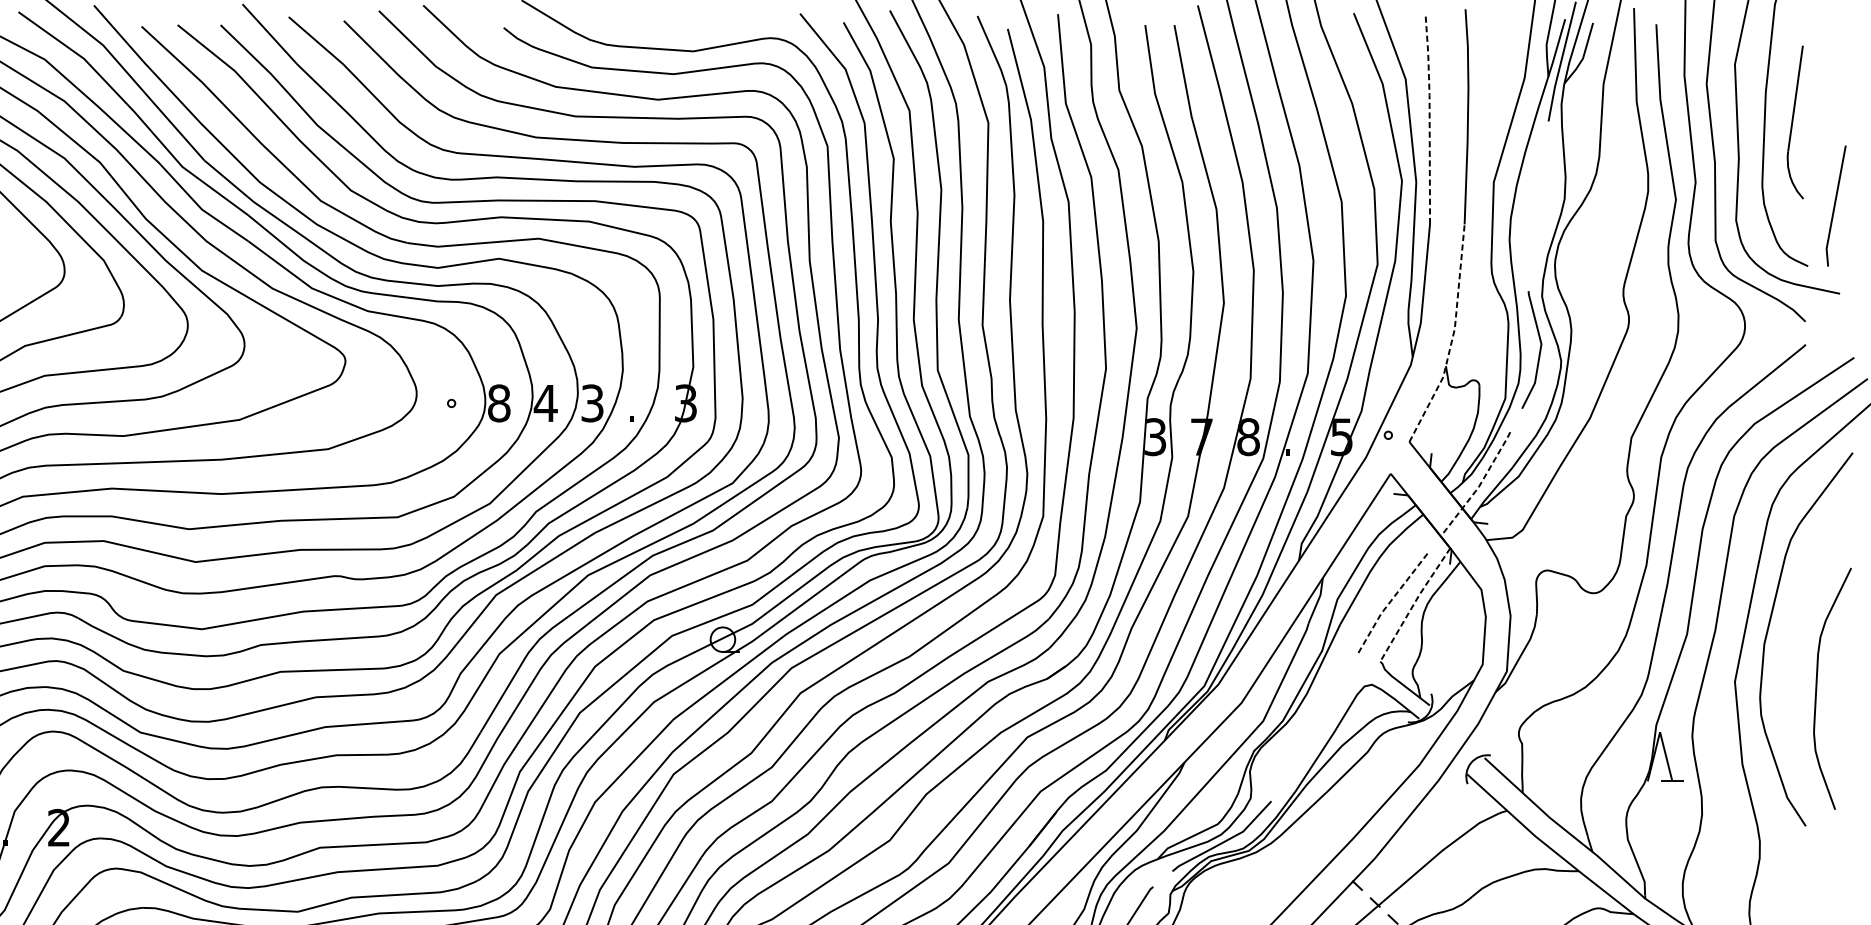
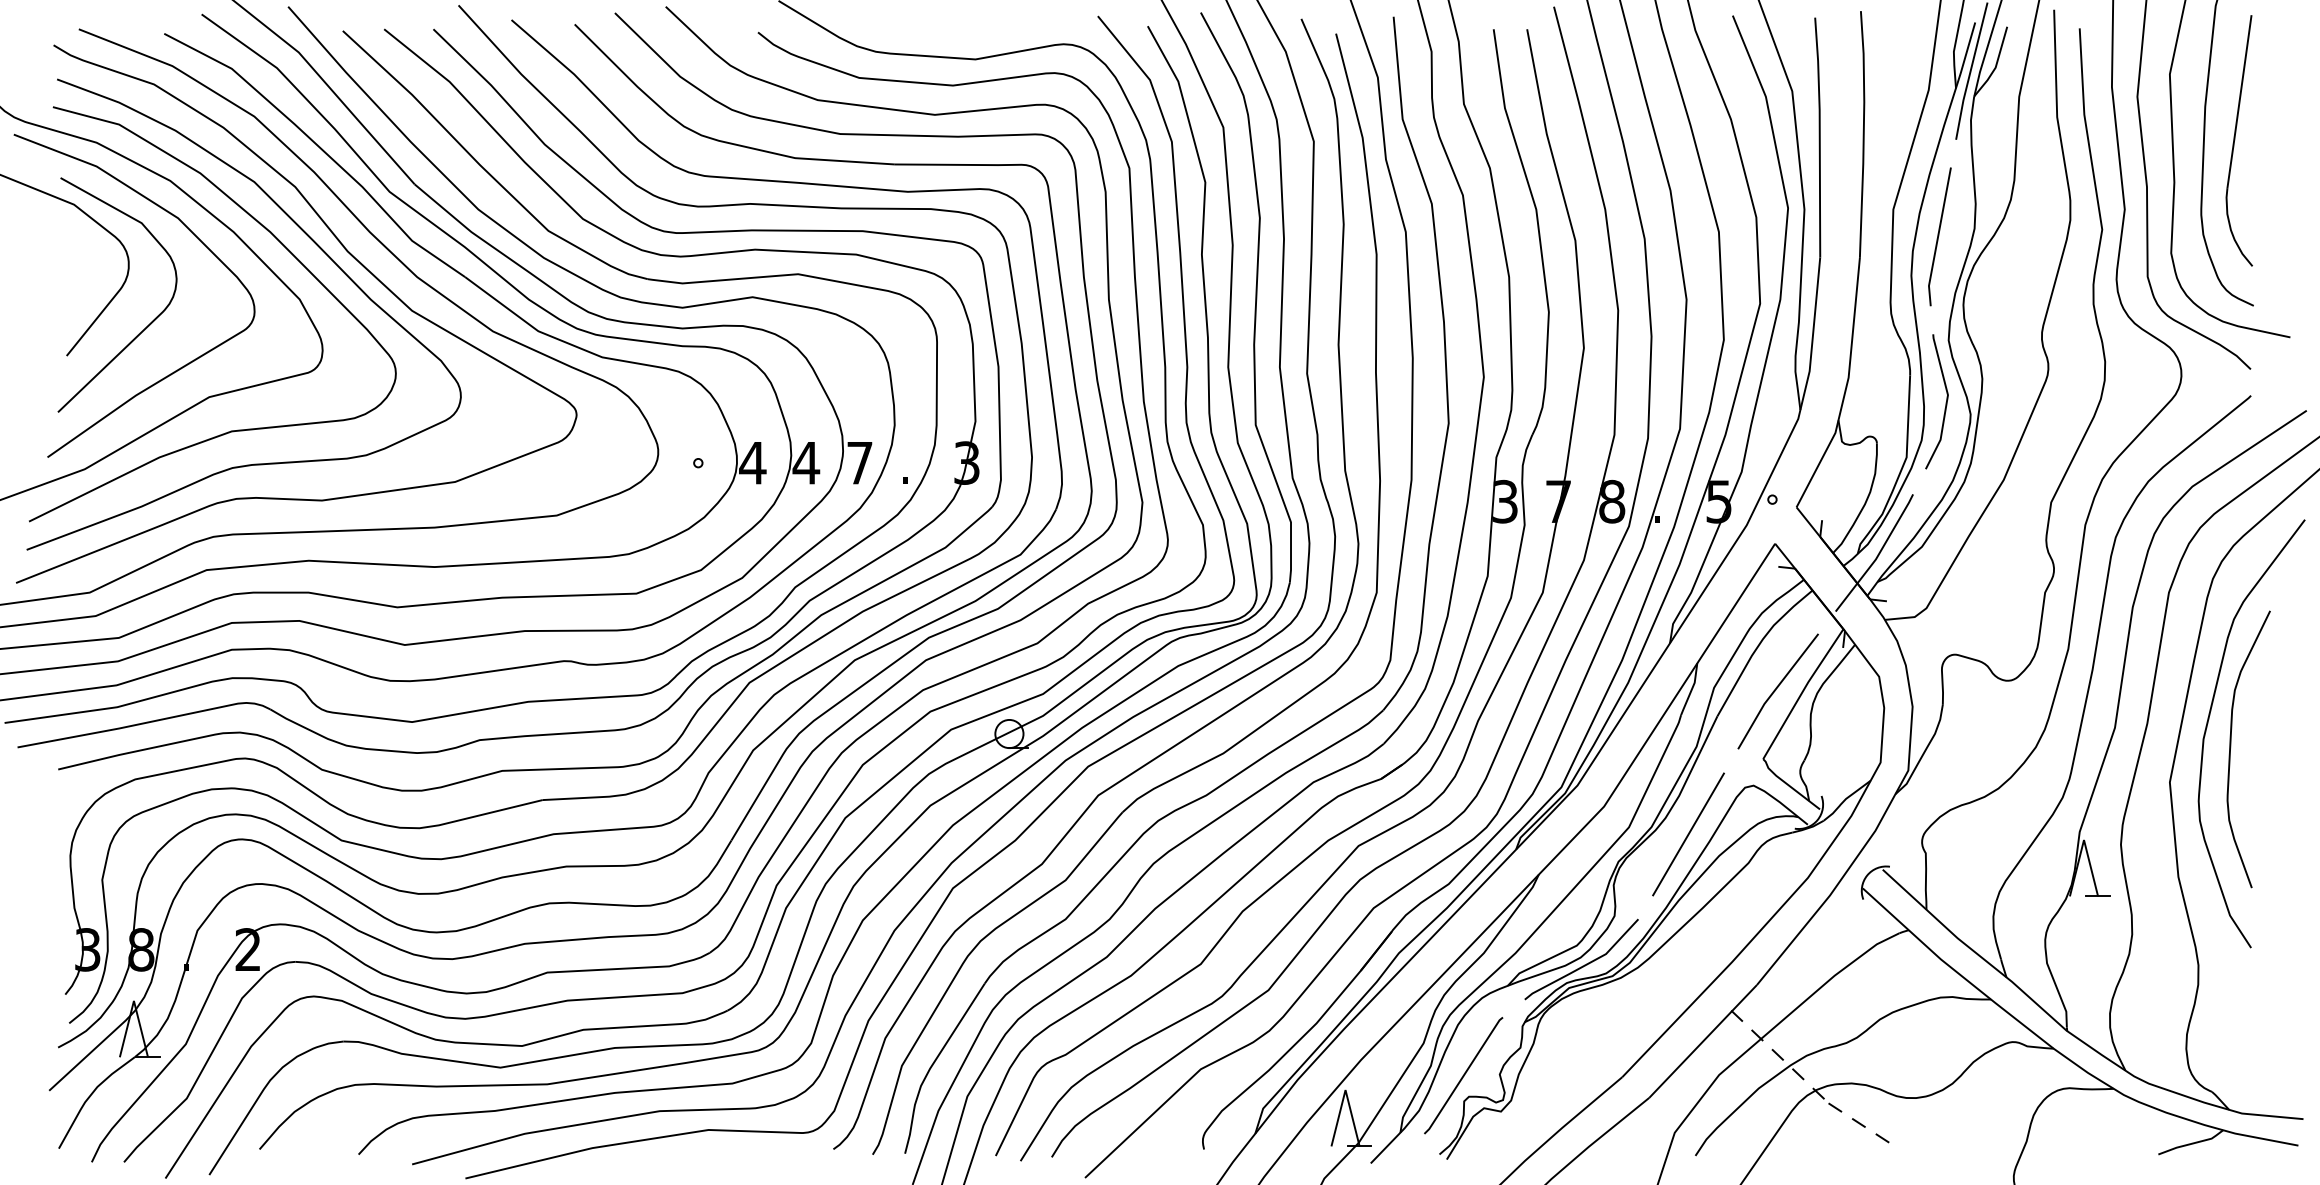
line: (1429, 117) -> (1819, 135), dashed -> solid
part: (1794, 122) -> (2238, 140), size x1.43
line: (1835, 205) -> (1939, 236), moved
line: (1452, 337) -> (1846, 387), dashed -> solid
text: (498, 402) -> (752, 462), 8 -> 4
text: (592, 402) -> (859, 462), 3 -> 7
line: (1480, 484) -> (1878, 555), dashed -> solid
line: (1391, 600) -> (1775, 689), dashed -> solid
line: (1413, 604) -> (1801, 693), dashed -> solid
curve: (1817, 687) -> (2231, 747), moved
line: (1315, 727) -> (1688, 834), added

